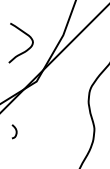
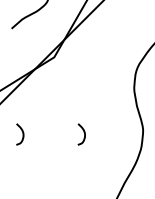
curve: (55, 131) -> (83, 134), added

